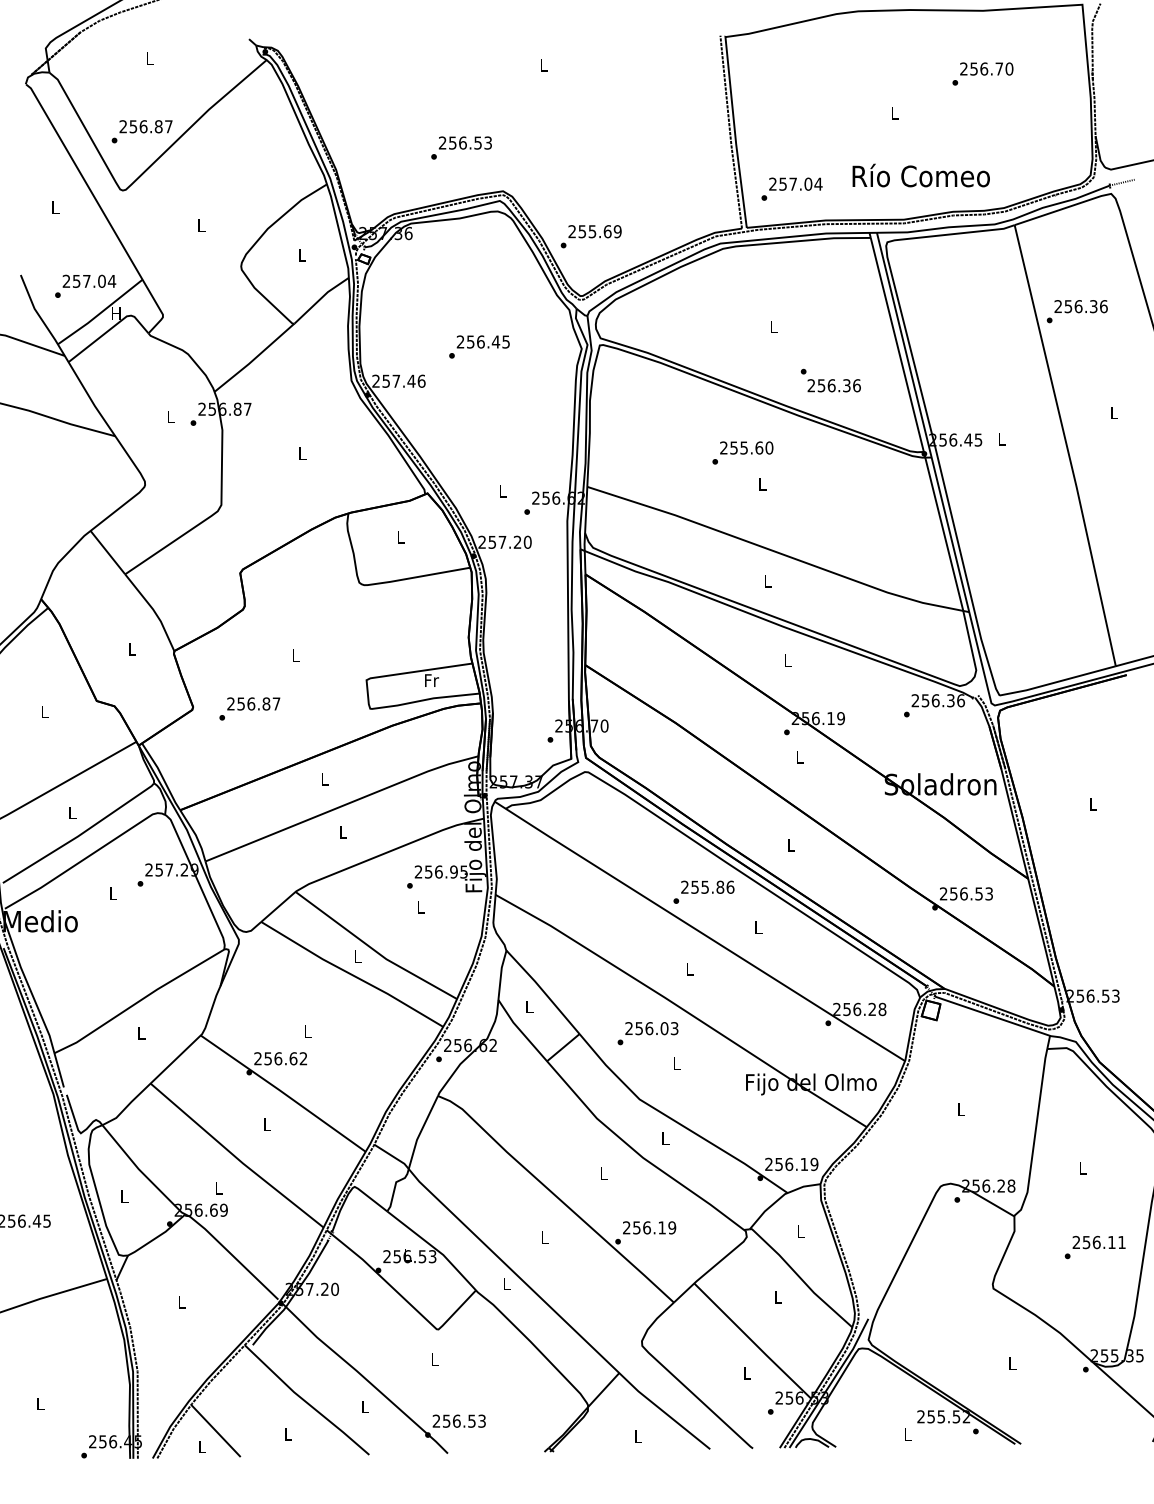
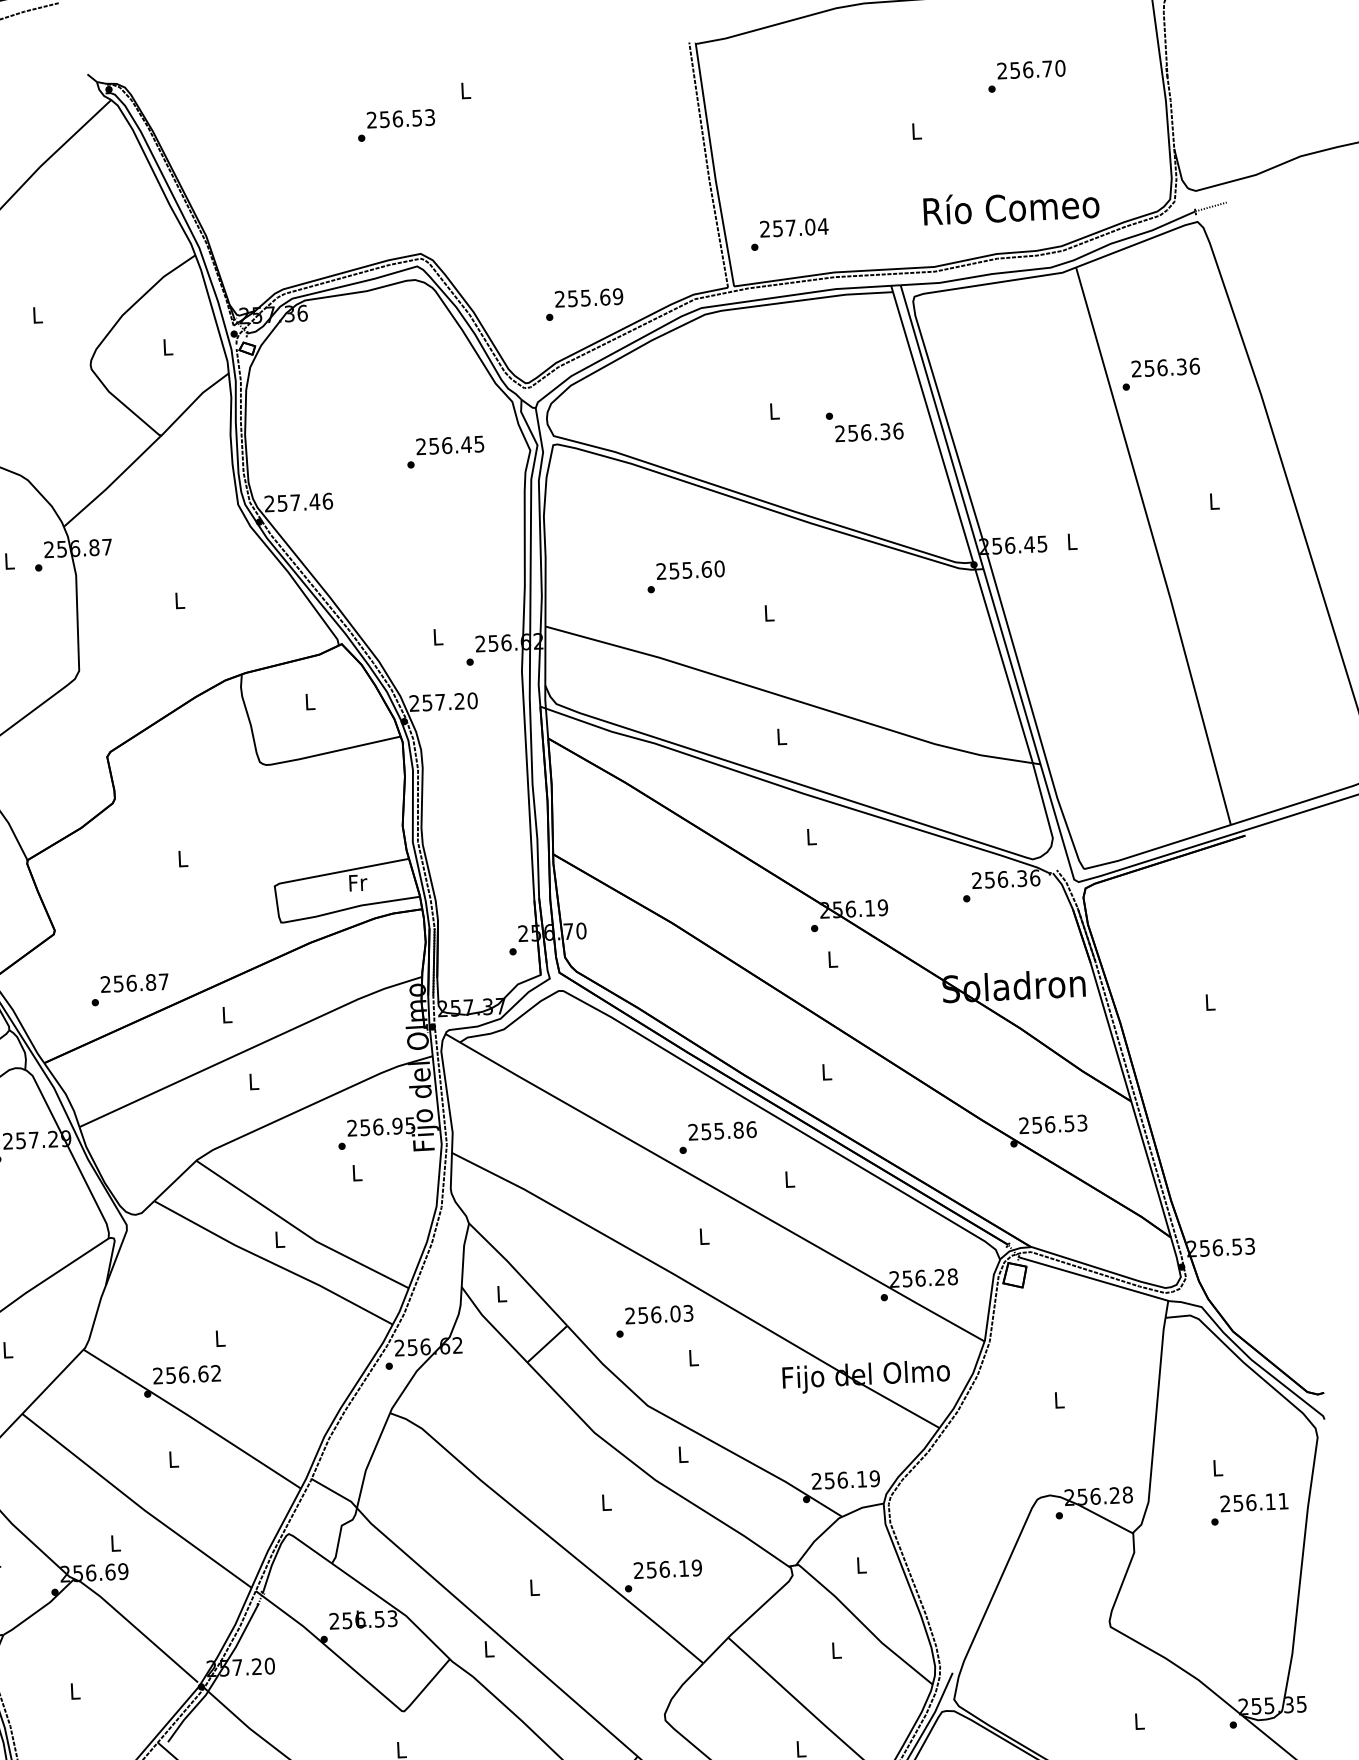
text: (461, 147) -> (396, 124), moved
text: (920, 175) -> (1010, 206), moved
text: (590, 236) -> (583, 304), moved
text: (479, 346) -> (445, 451), moved
text: (830, 380) -> (864, 426), moved
text: (742, 452) -> (685, 576), moved
text: (249, 708) -> (129, 989), moved
text: (1094, 1247) -> (1248, 1509), moved

